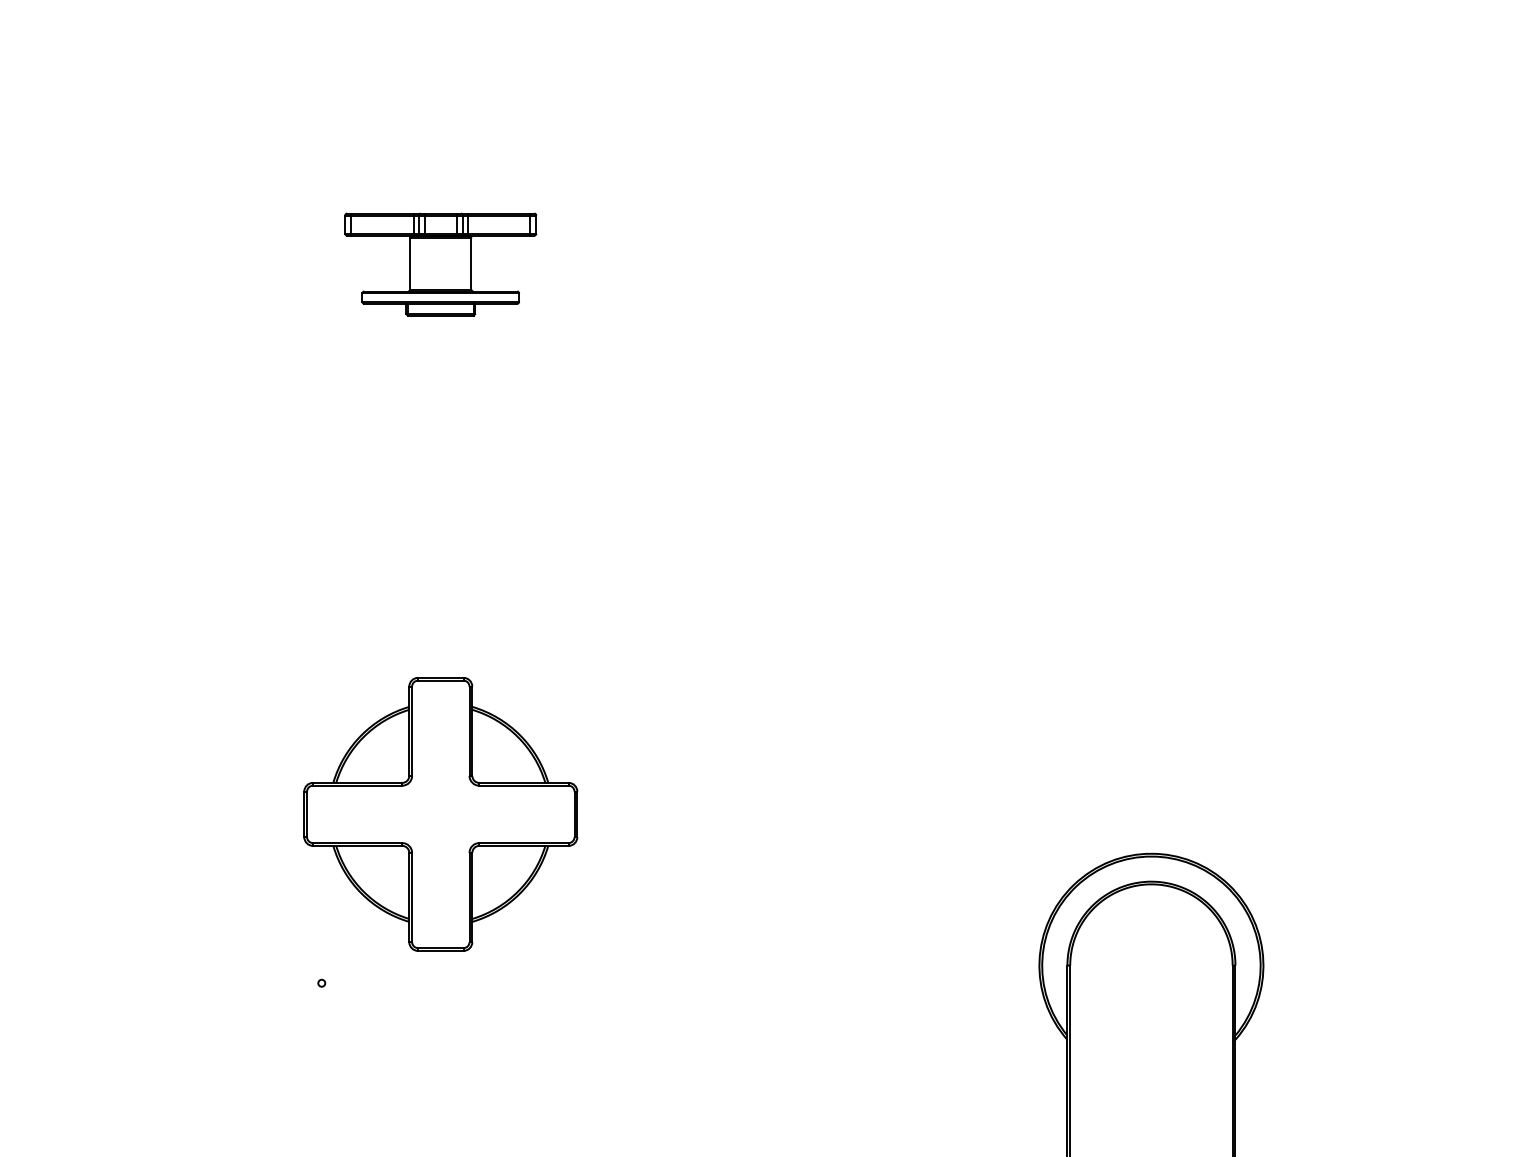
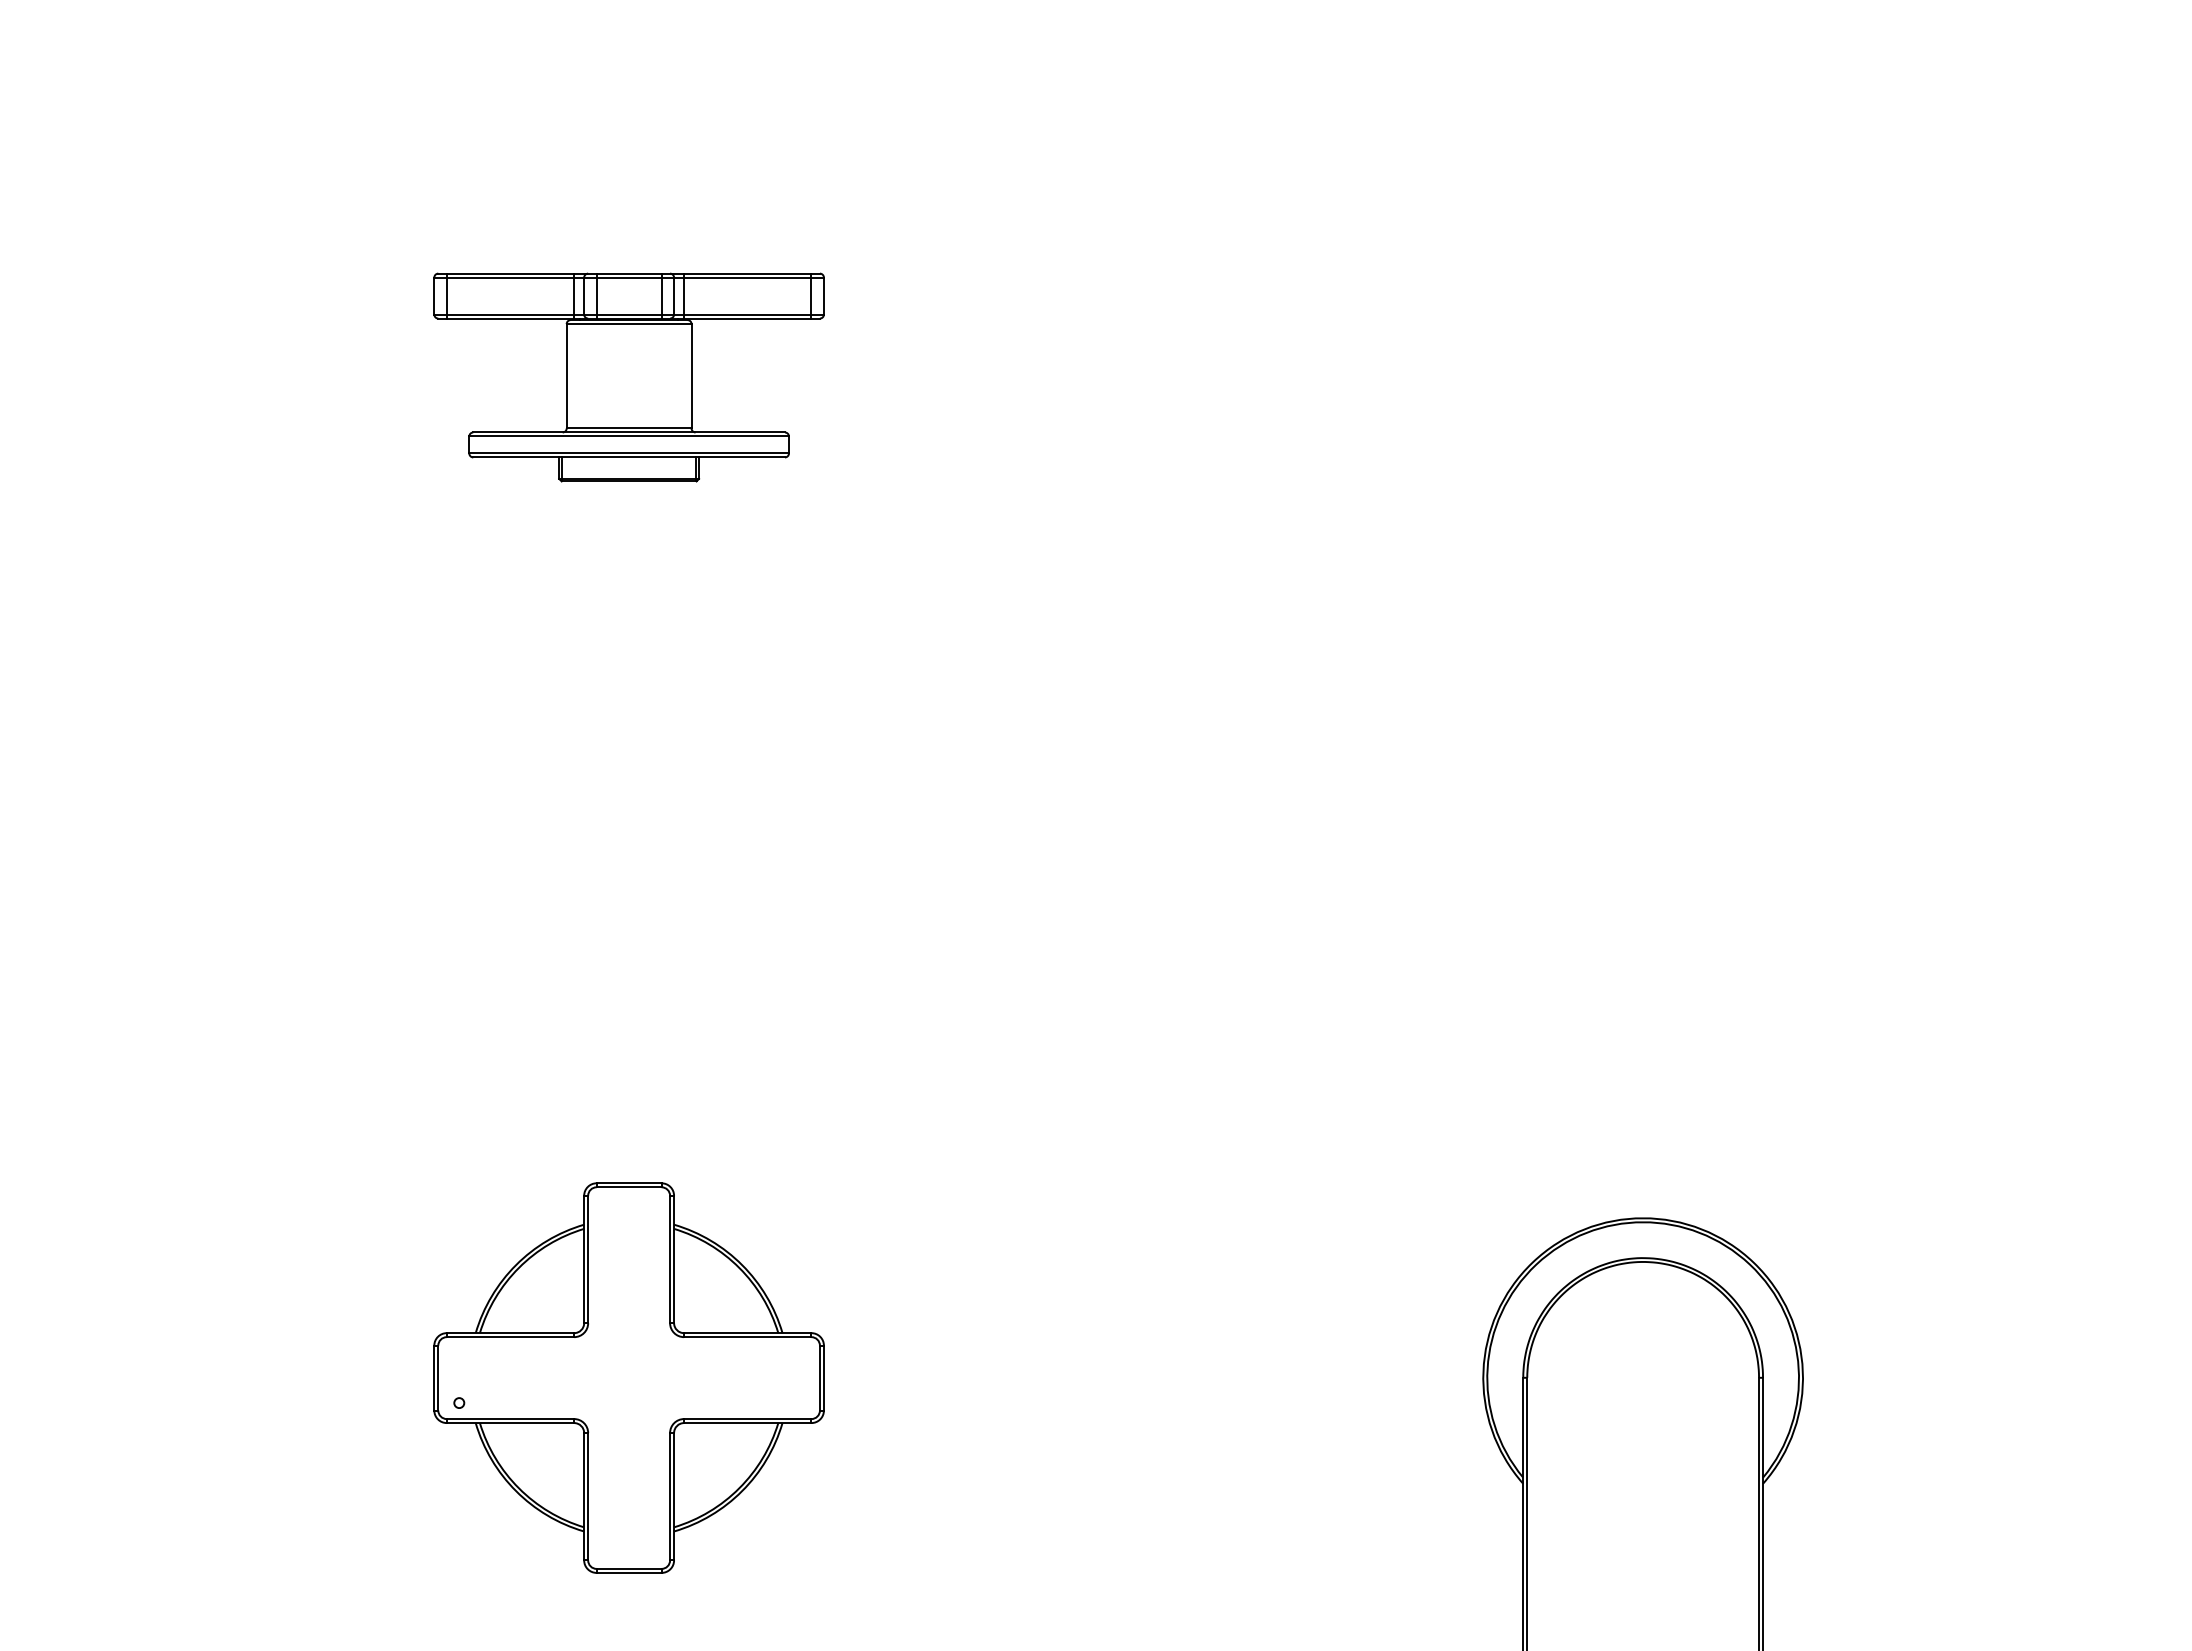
part: (440, 264) -> (628, 377), size x1.43
part: (440, 813) -> (628, 1377), moved

